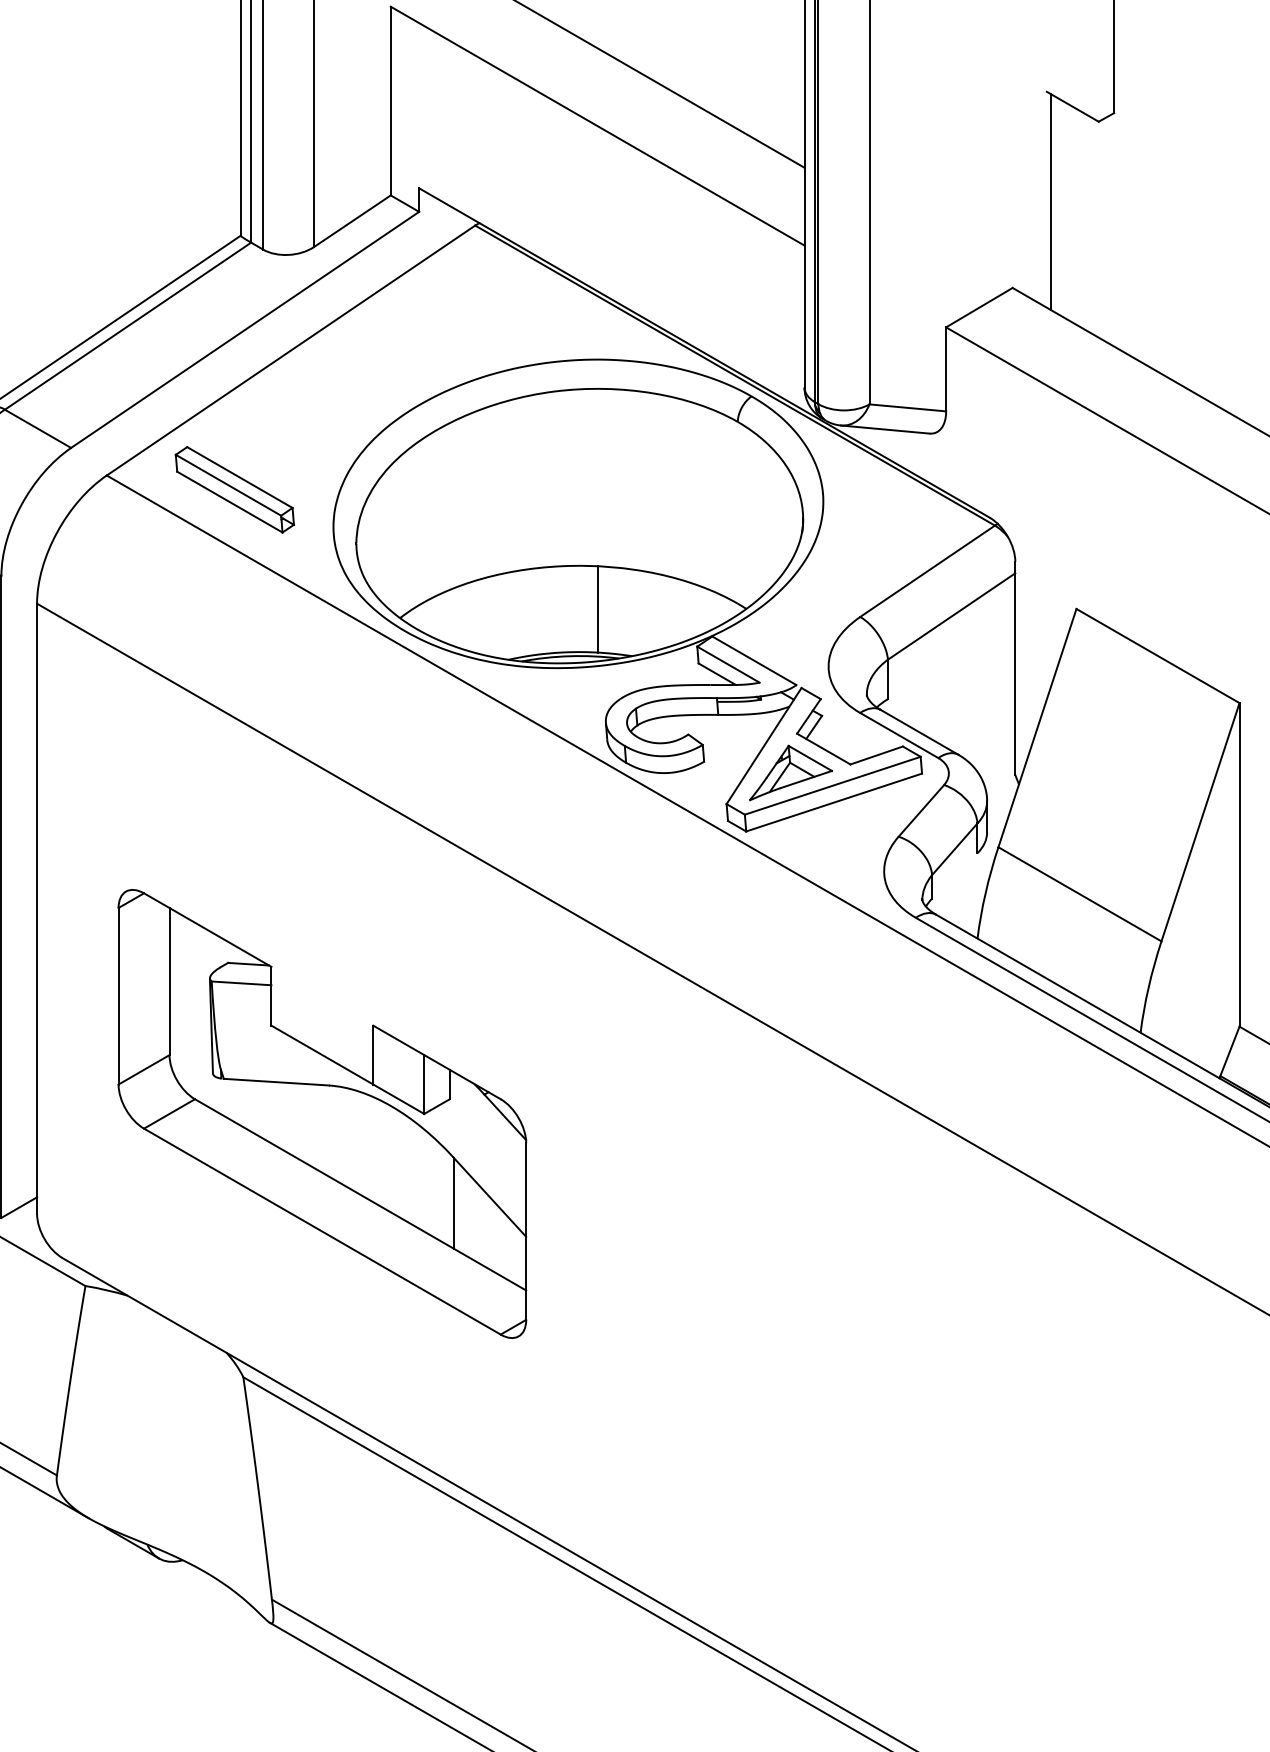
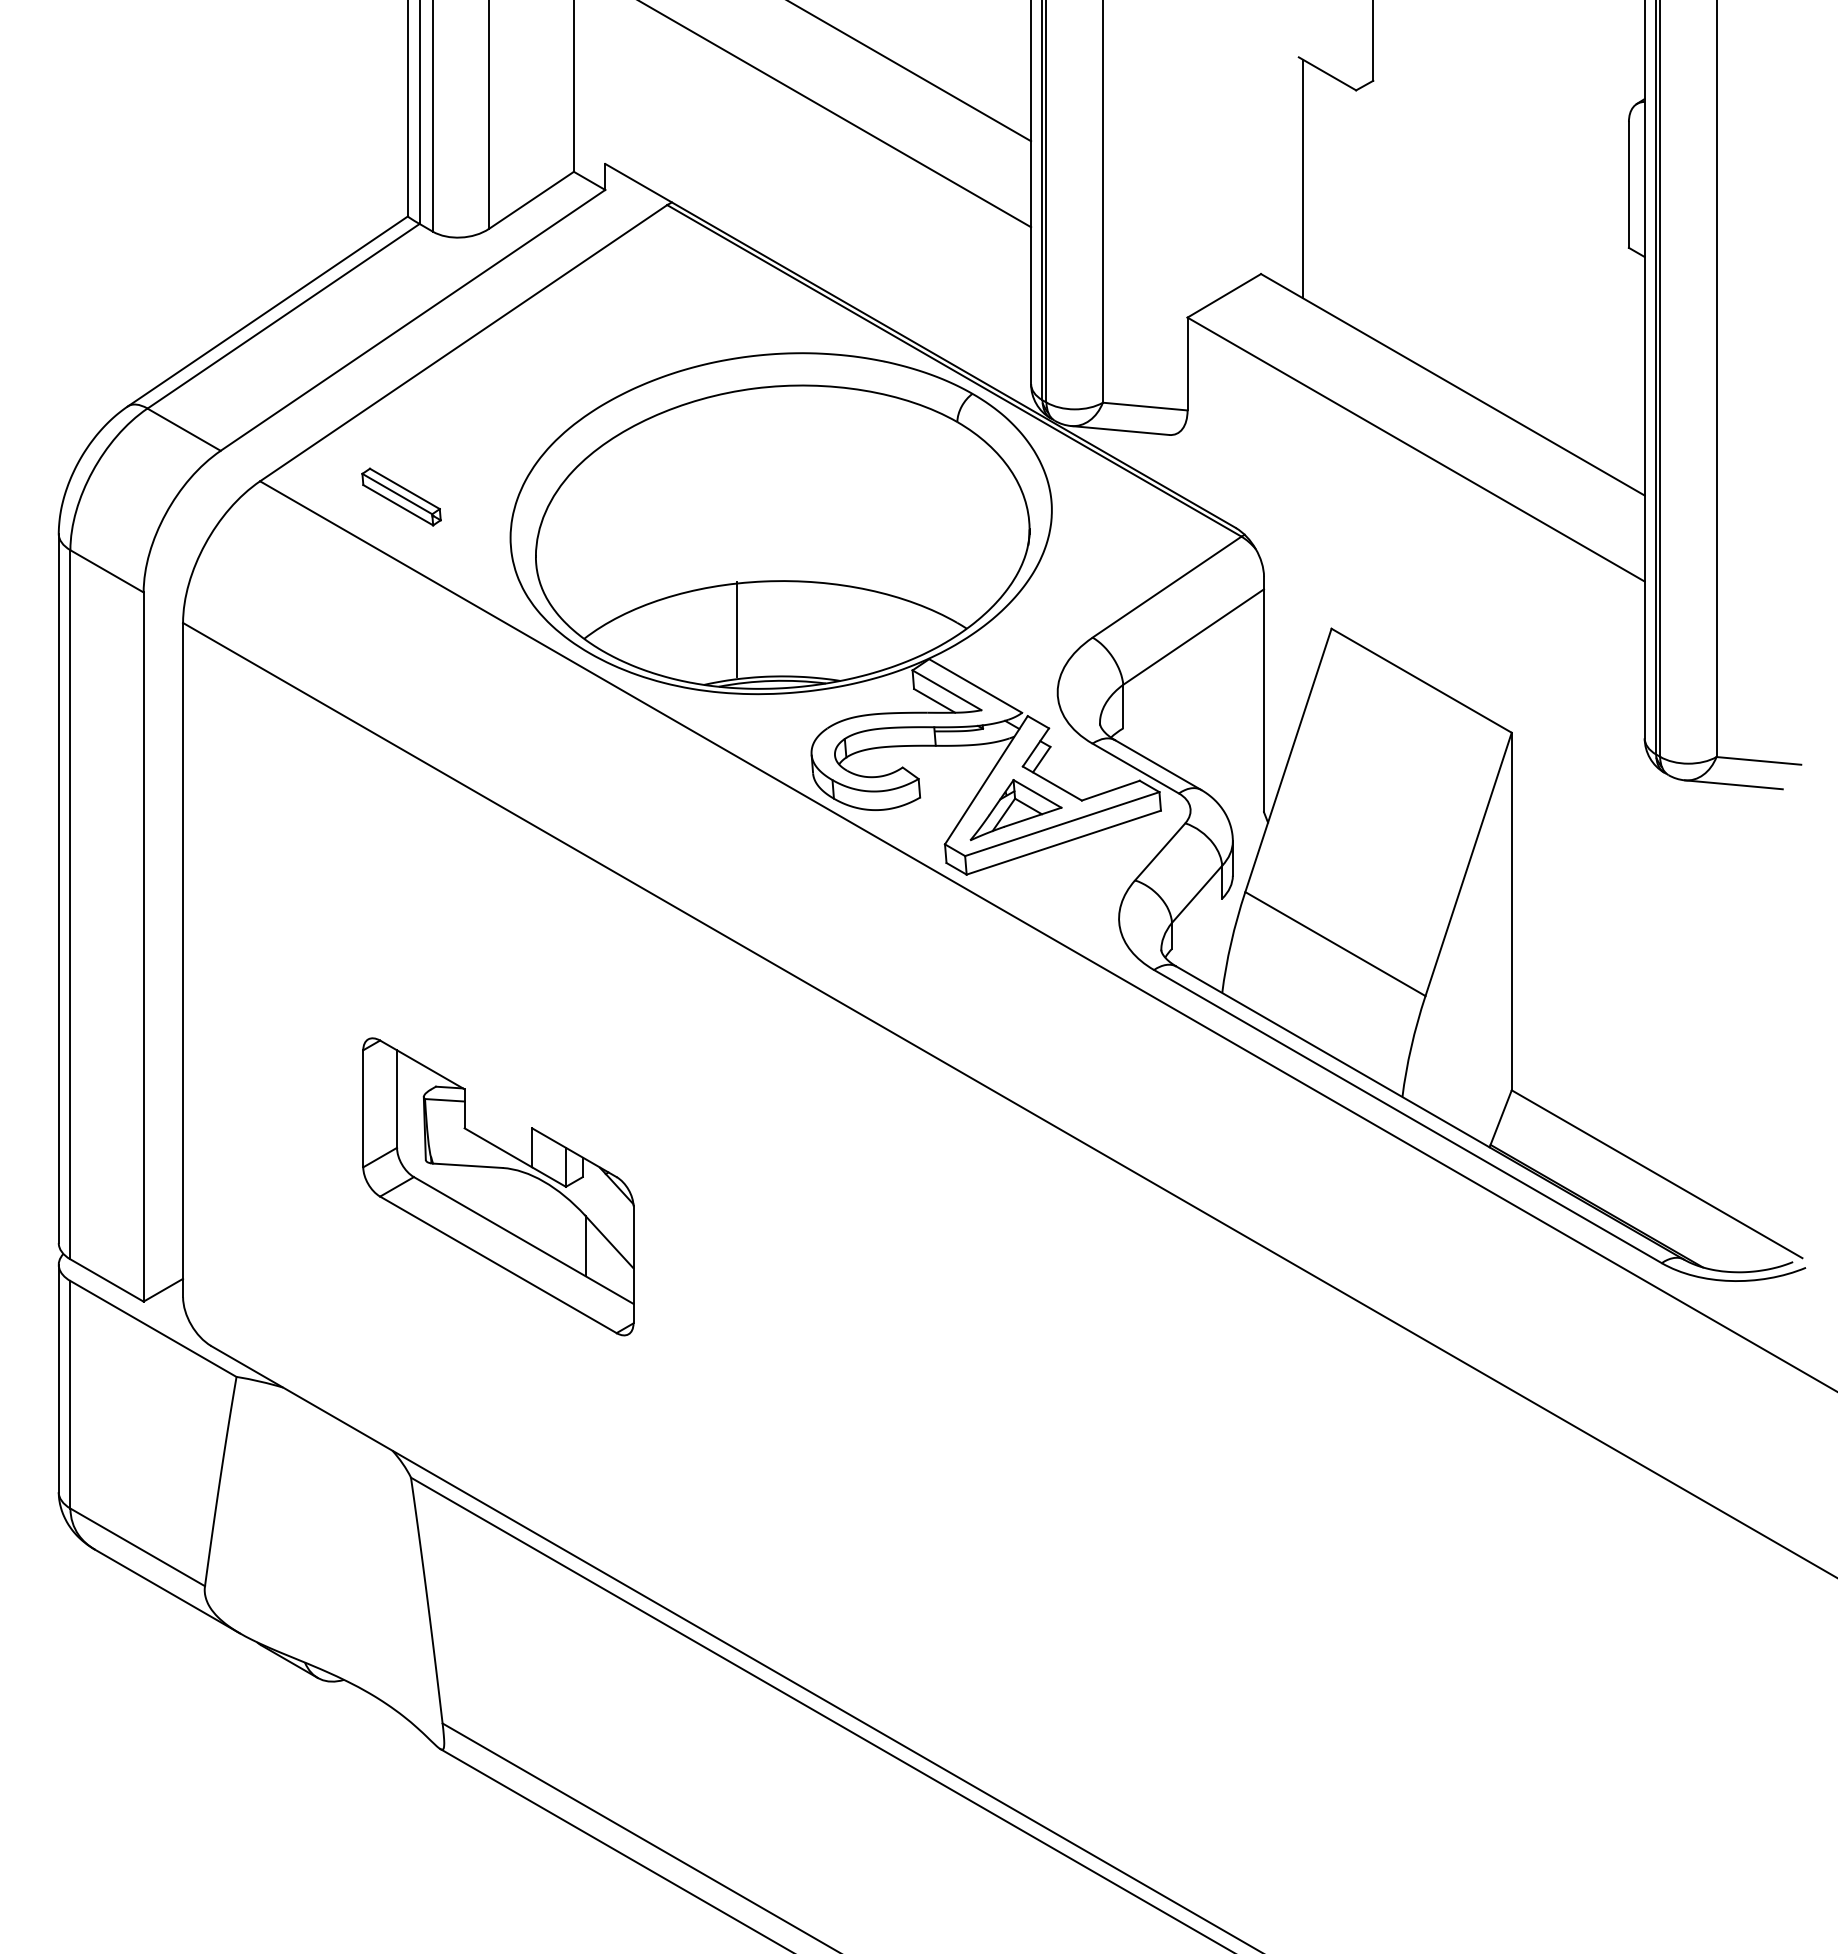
part: (234, 489) -> (401, 496), size x0.6
line: (597, 608) -> (737, 628), moved
part: (322, 1113) -> (498, 1186), size x0.6

